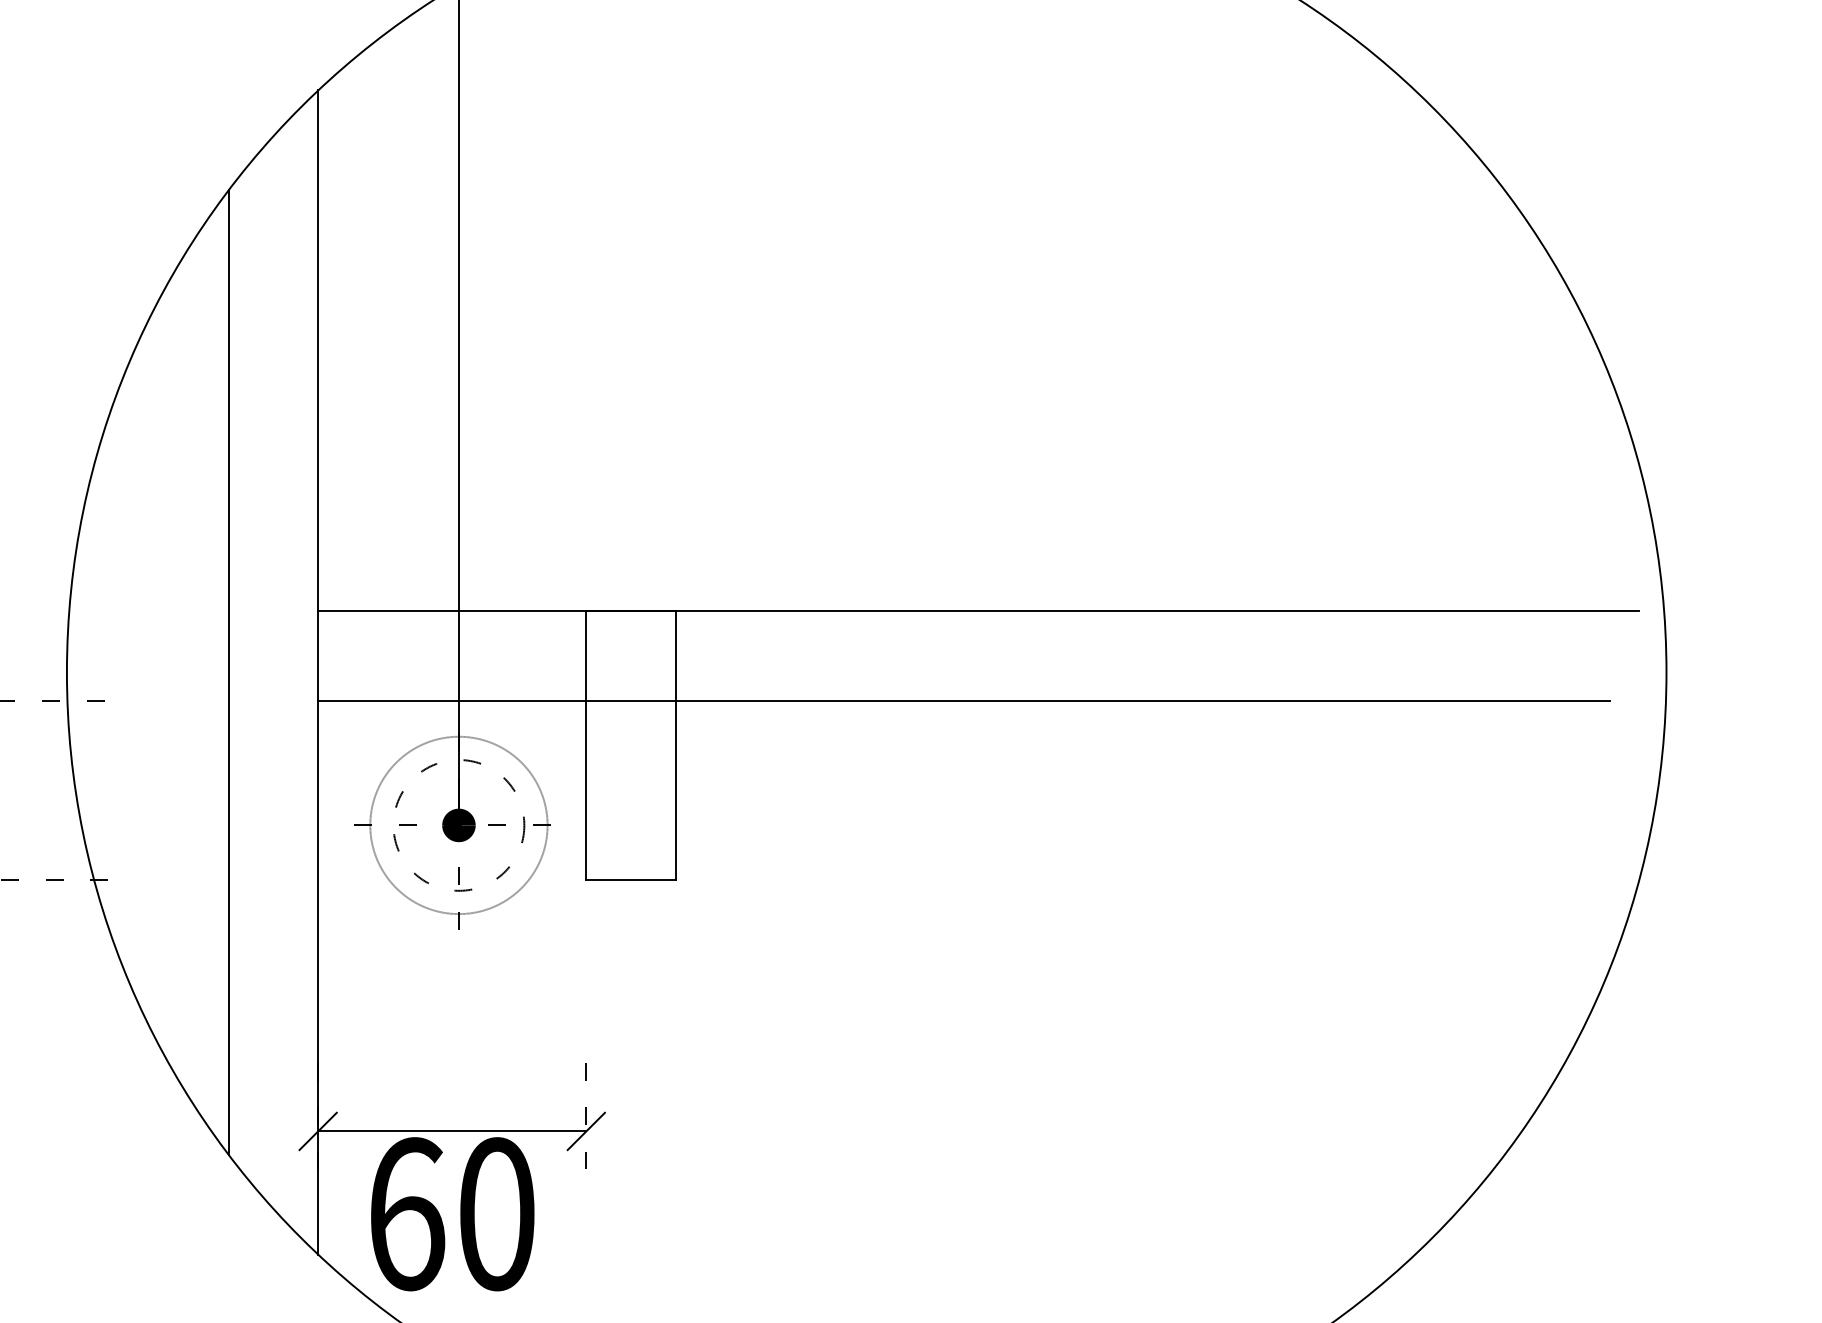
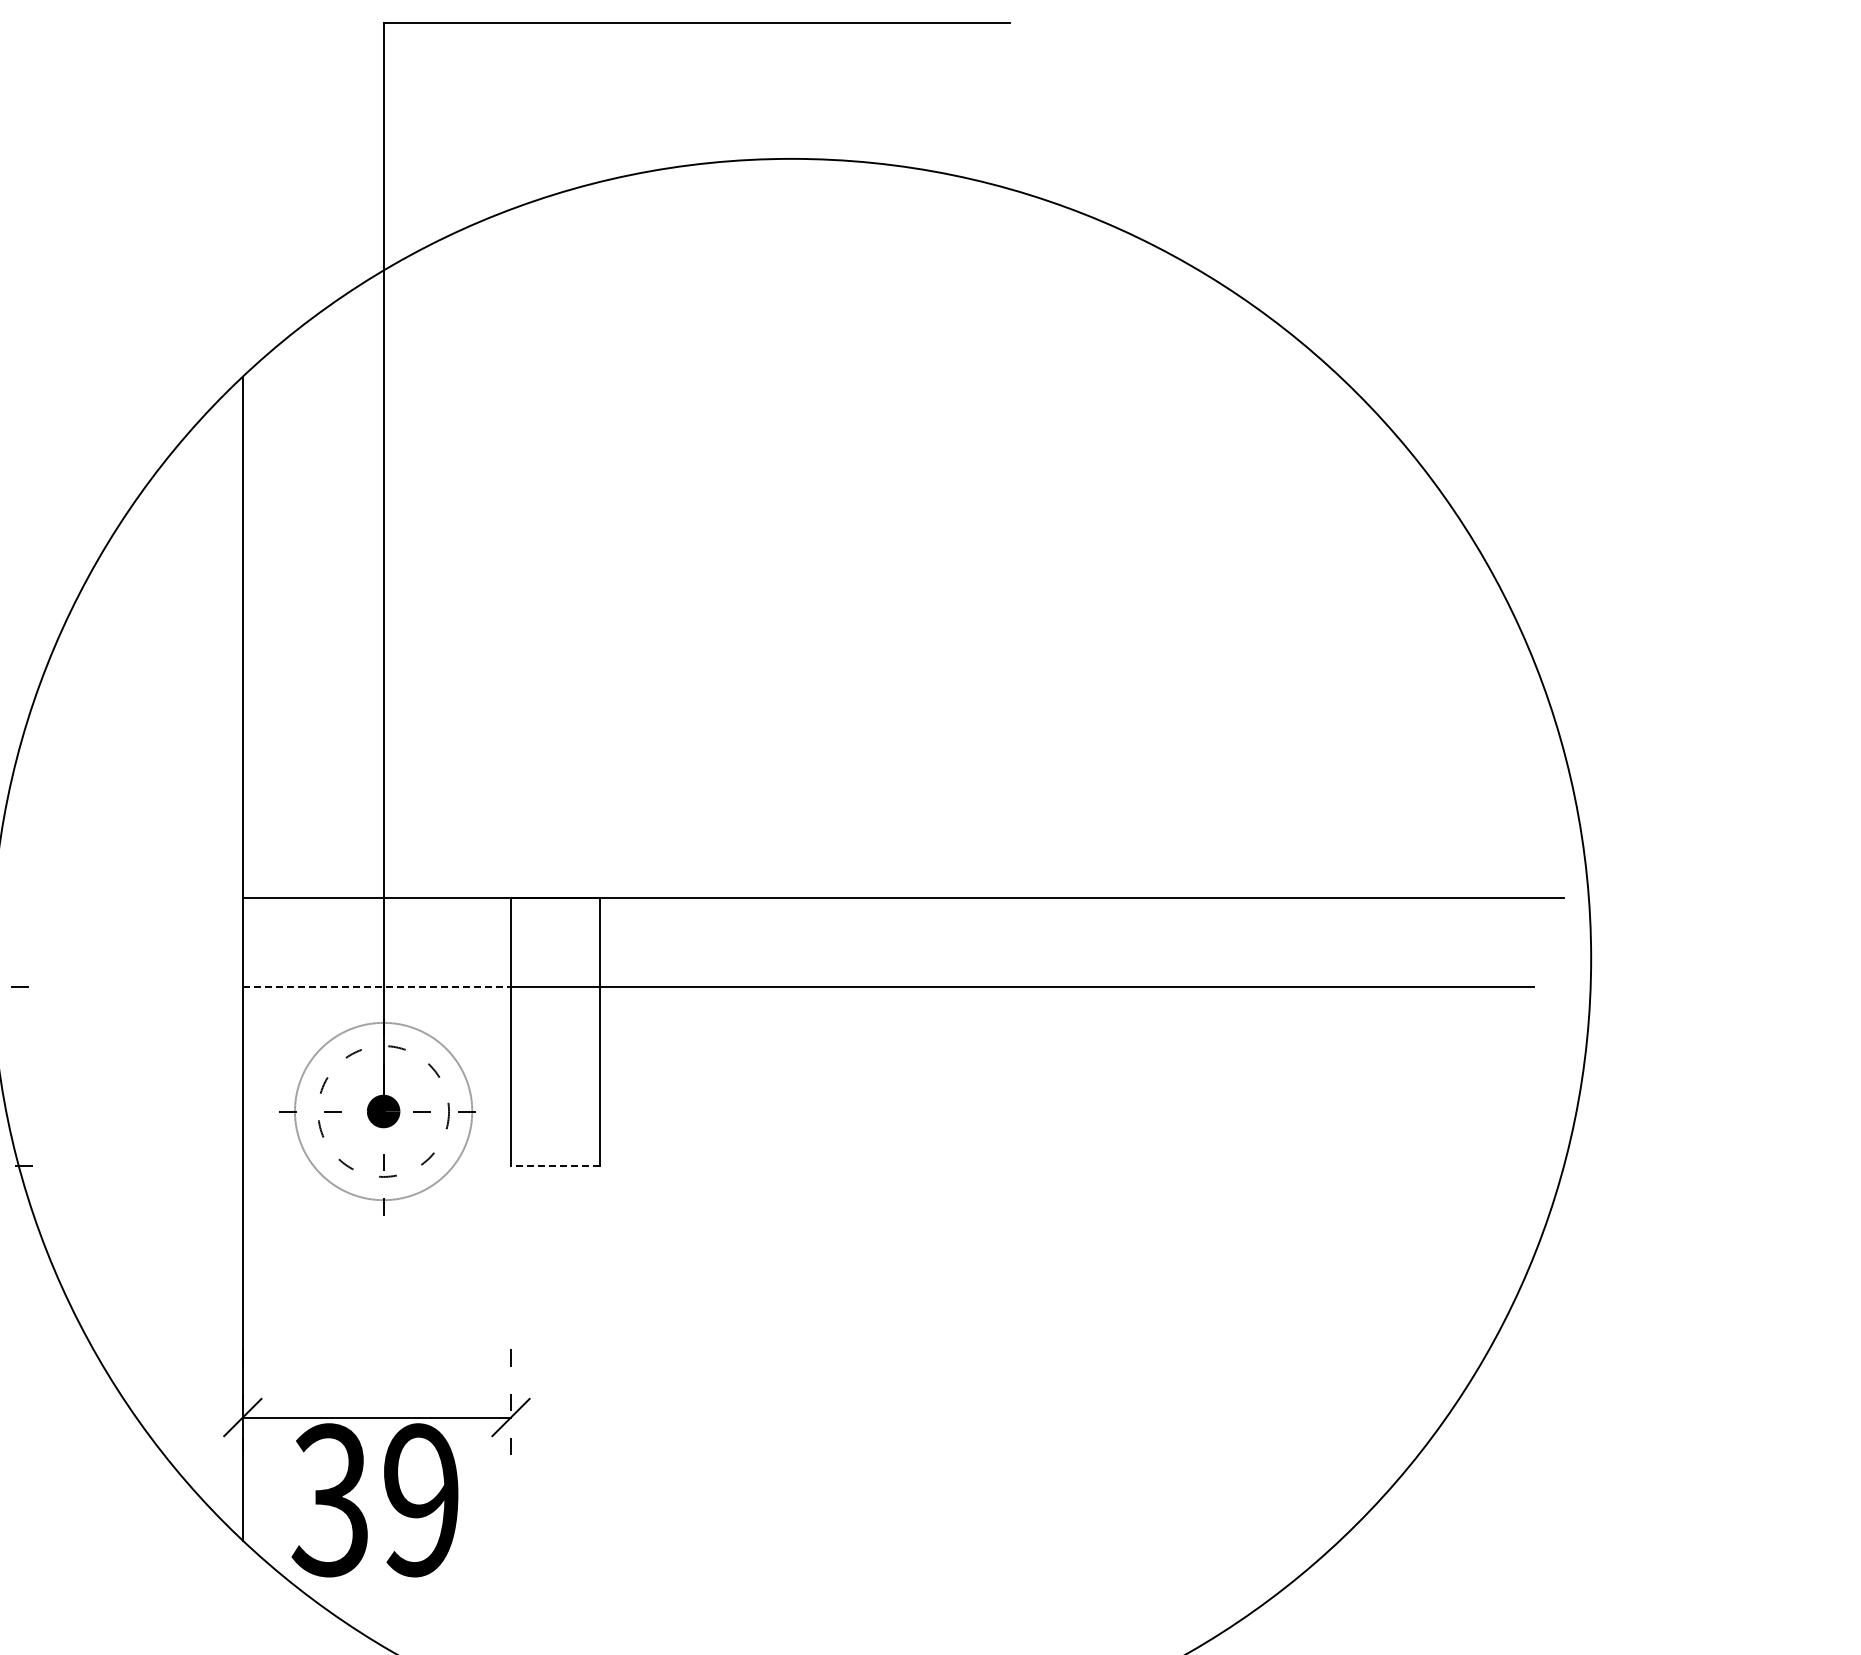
line: (228, 672) -> (153, 958), removed
line: (452, 700) -> (377, 986), solid -> dashed
line: (630, 879) -> (555, 1165), solid -> dashed
text: (450, 1214) -> (375, 1500), 60 -> 39

